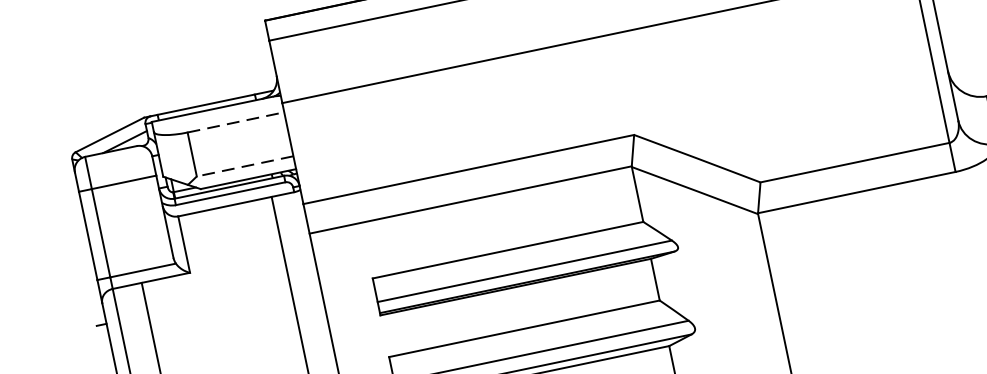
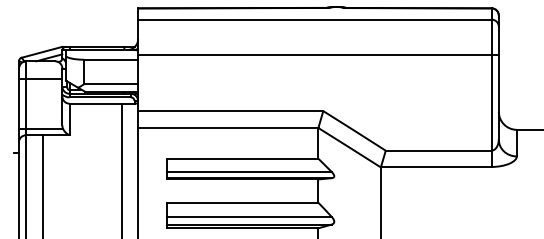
line: (236, 121) -> (111, 59), dashed -> solid
line: (244, 166) -> (110, 84), dashed -> solid

